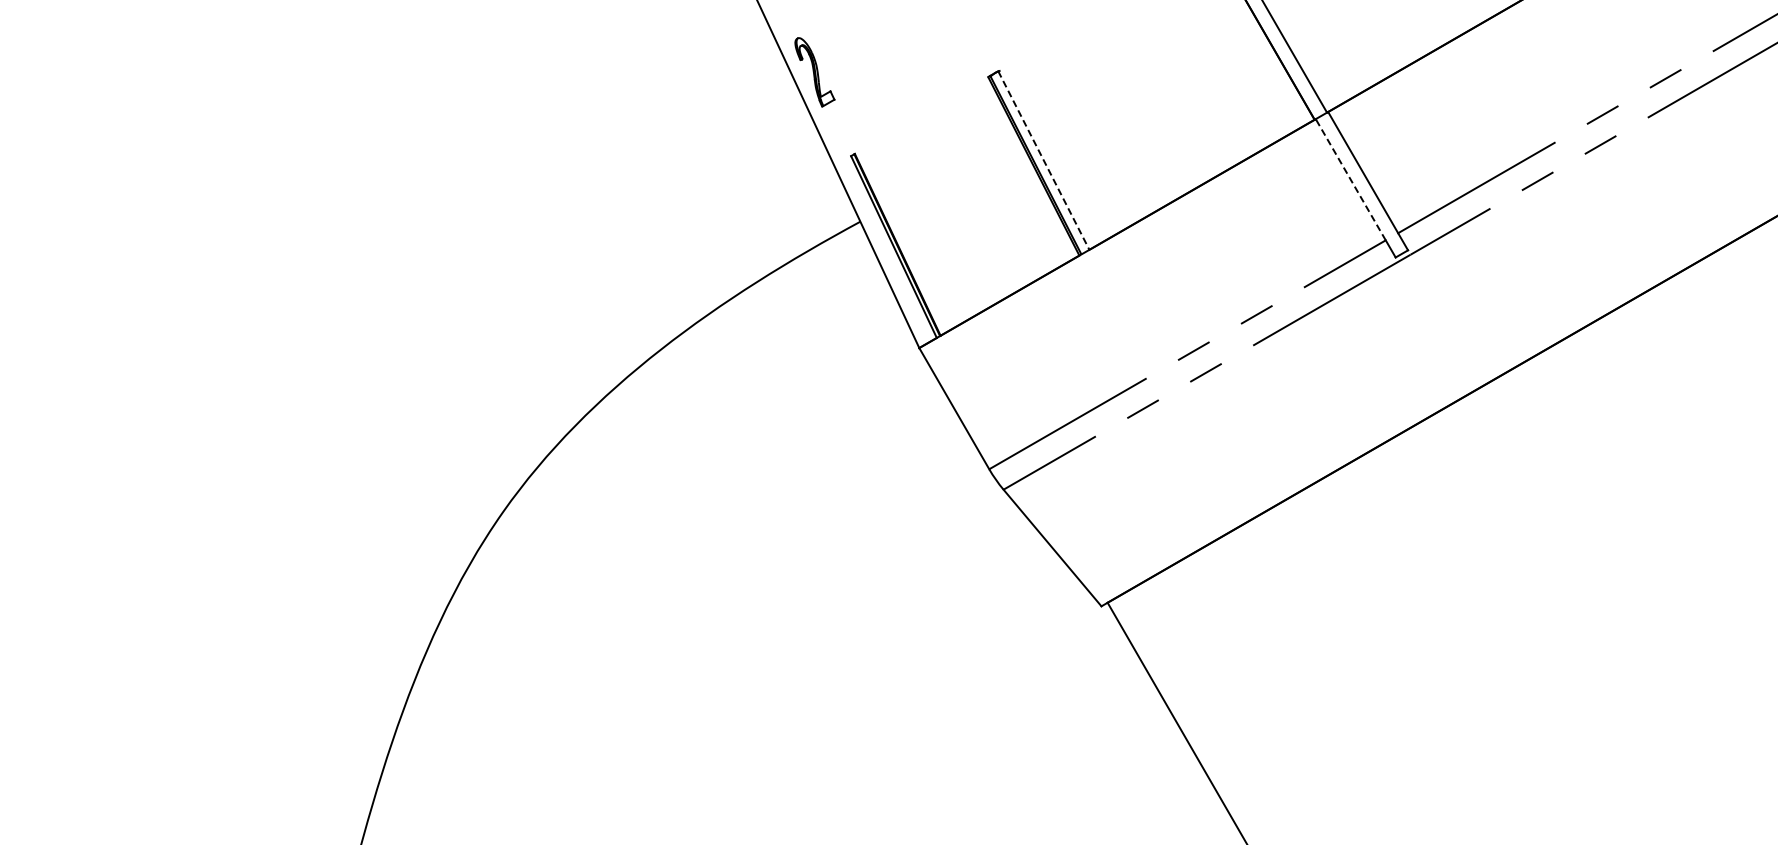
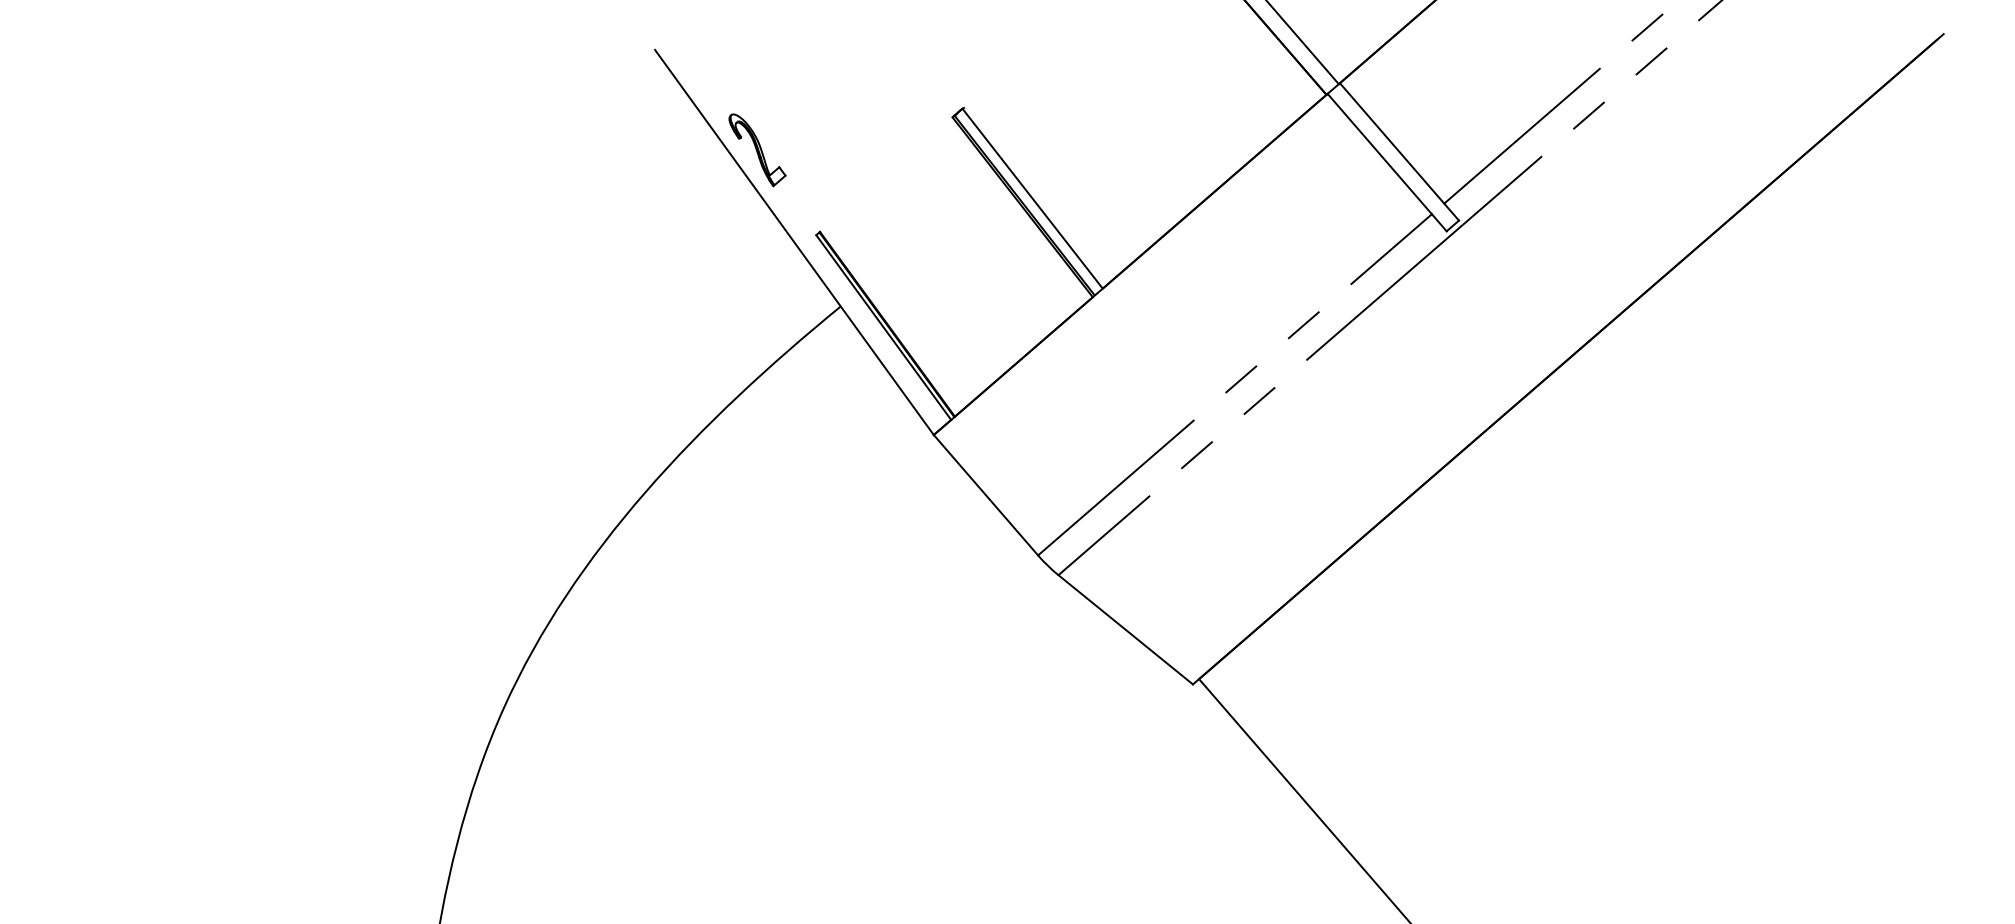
line: (1044, 161) -> (1033, 199), dashed -> solid
line: (1350, 179) -> (1379, 153), dashed -> solid

